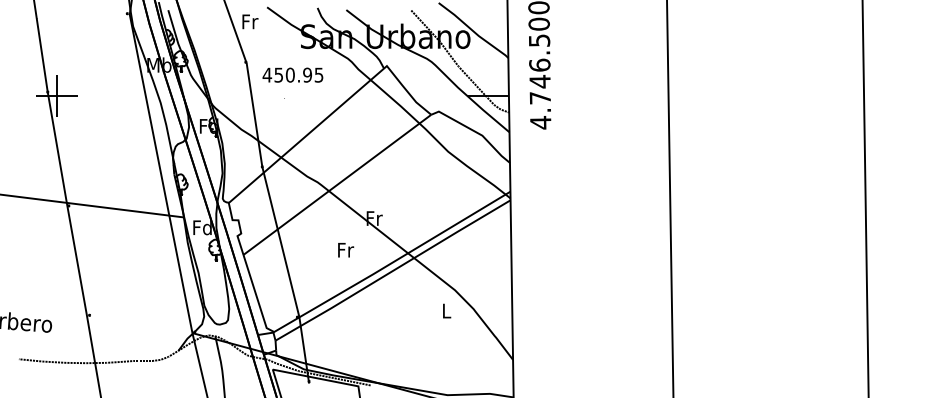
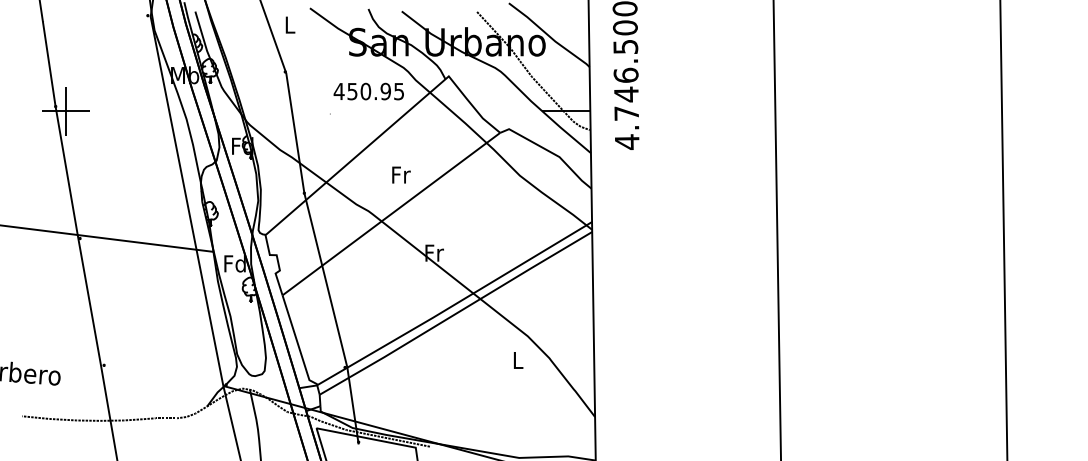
text: (250, 21) -> (290, 24), Fr -> L
text: (292, 74) -> (368, 90), moved
text: (346, 250) -> (401, 175), moved

